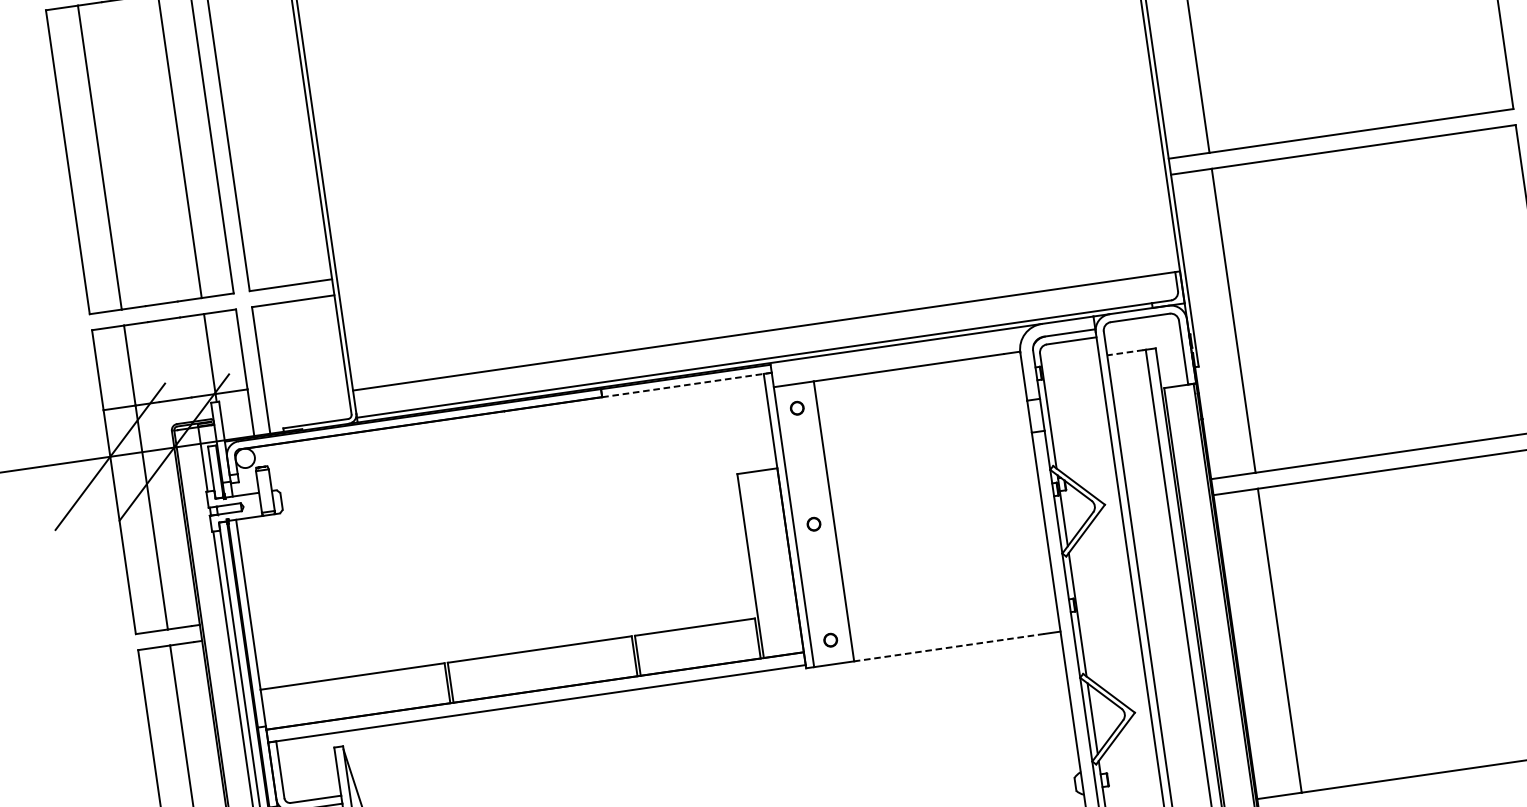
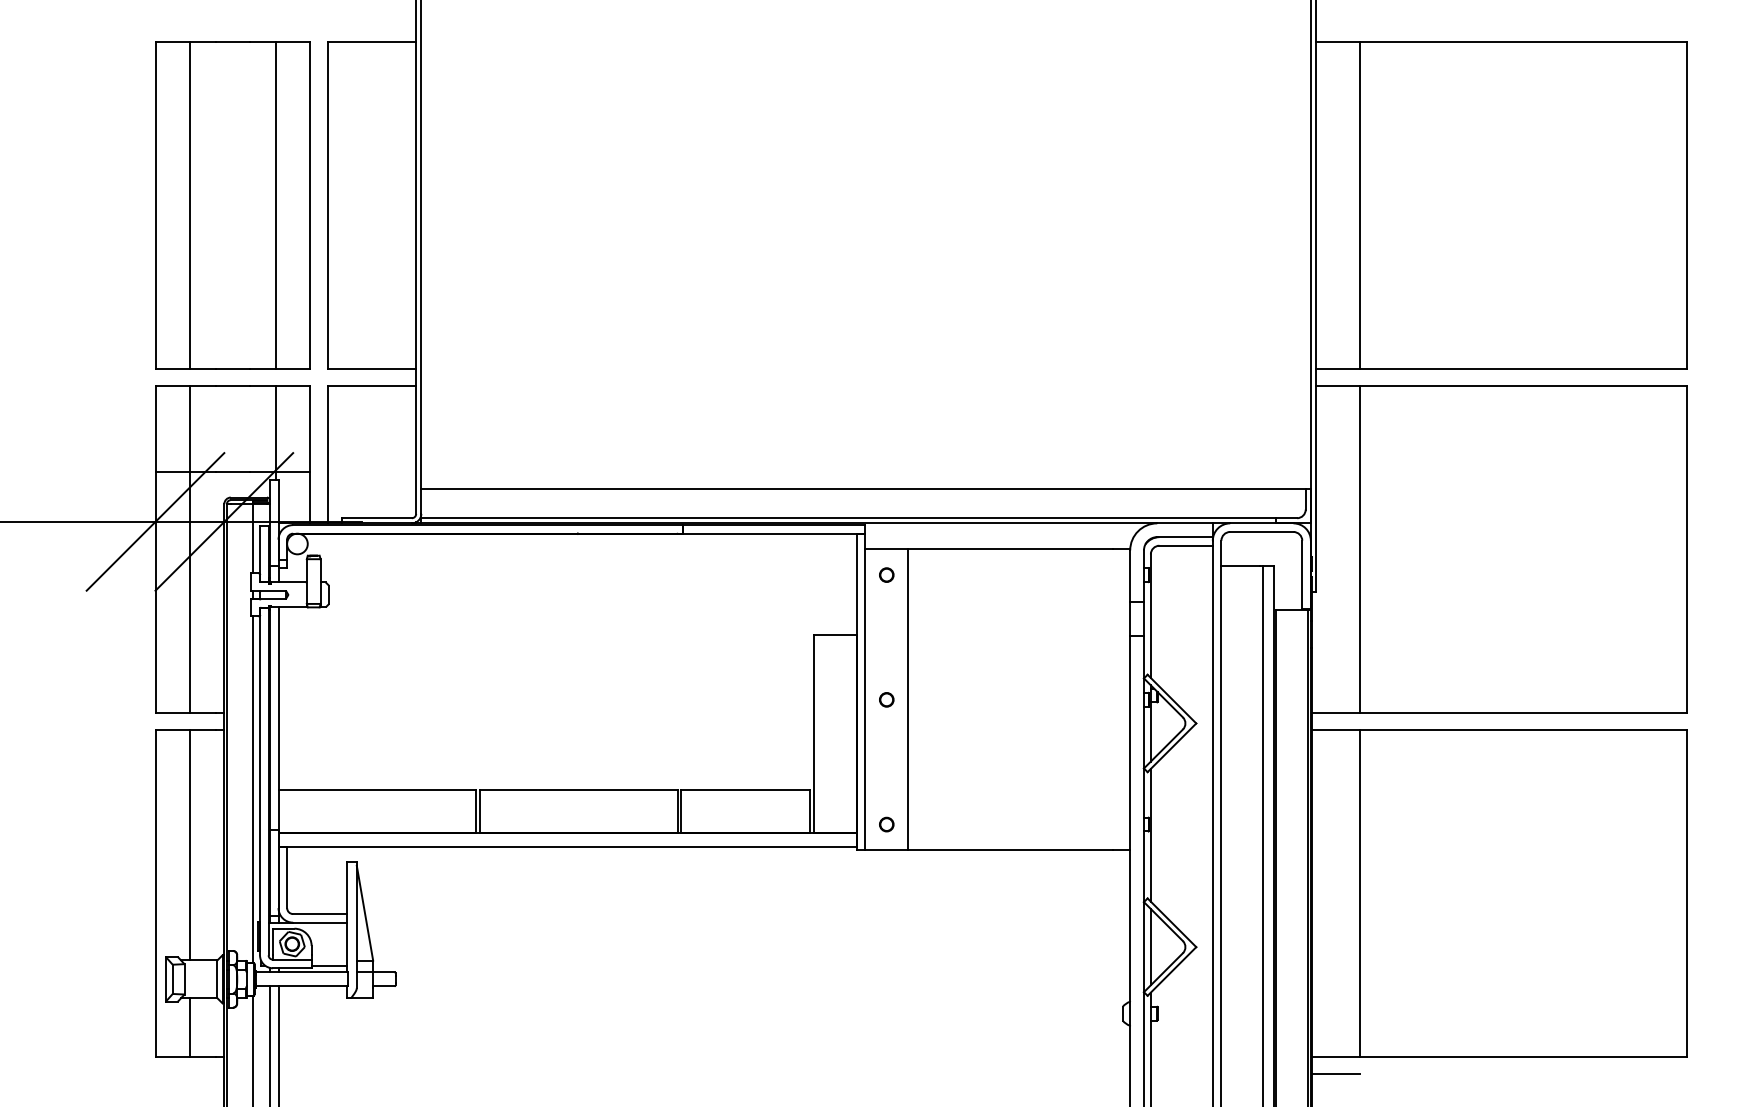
line: (1125, 352) -> (1240, 566), dashed -> solid
line: (687, 384) -> (774, 533), dashed -> solid
line: (949, 647) -> (1010, 850), dashed -> solid

